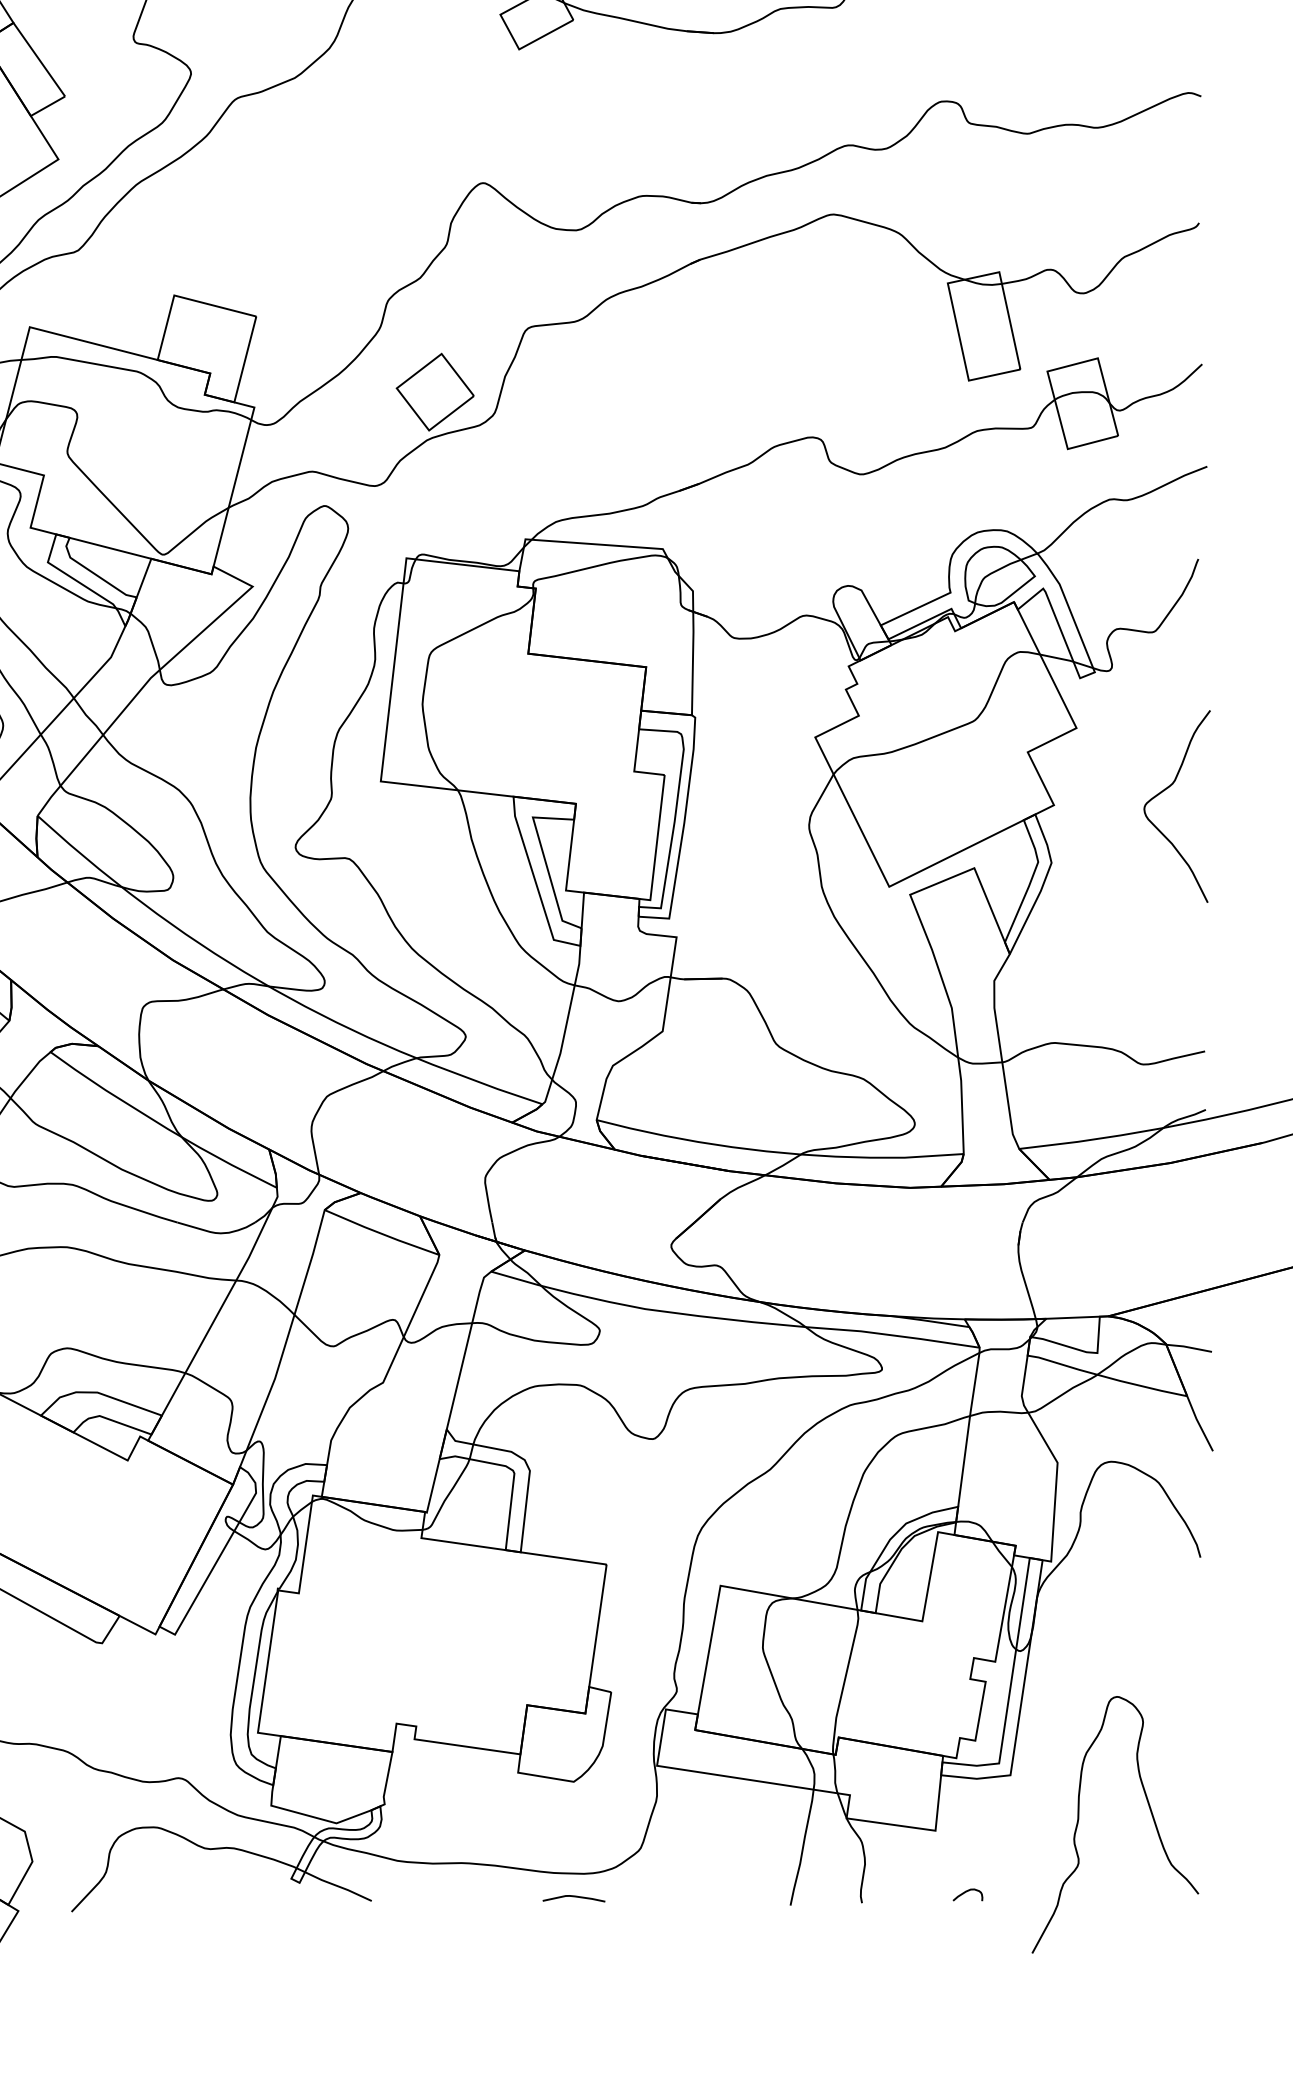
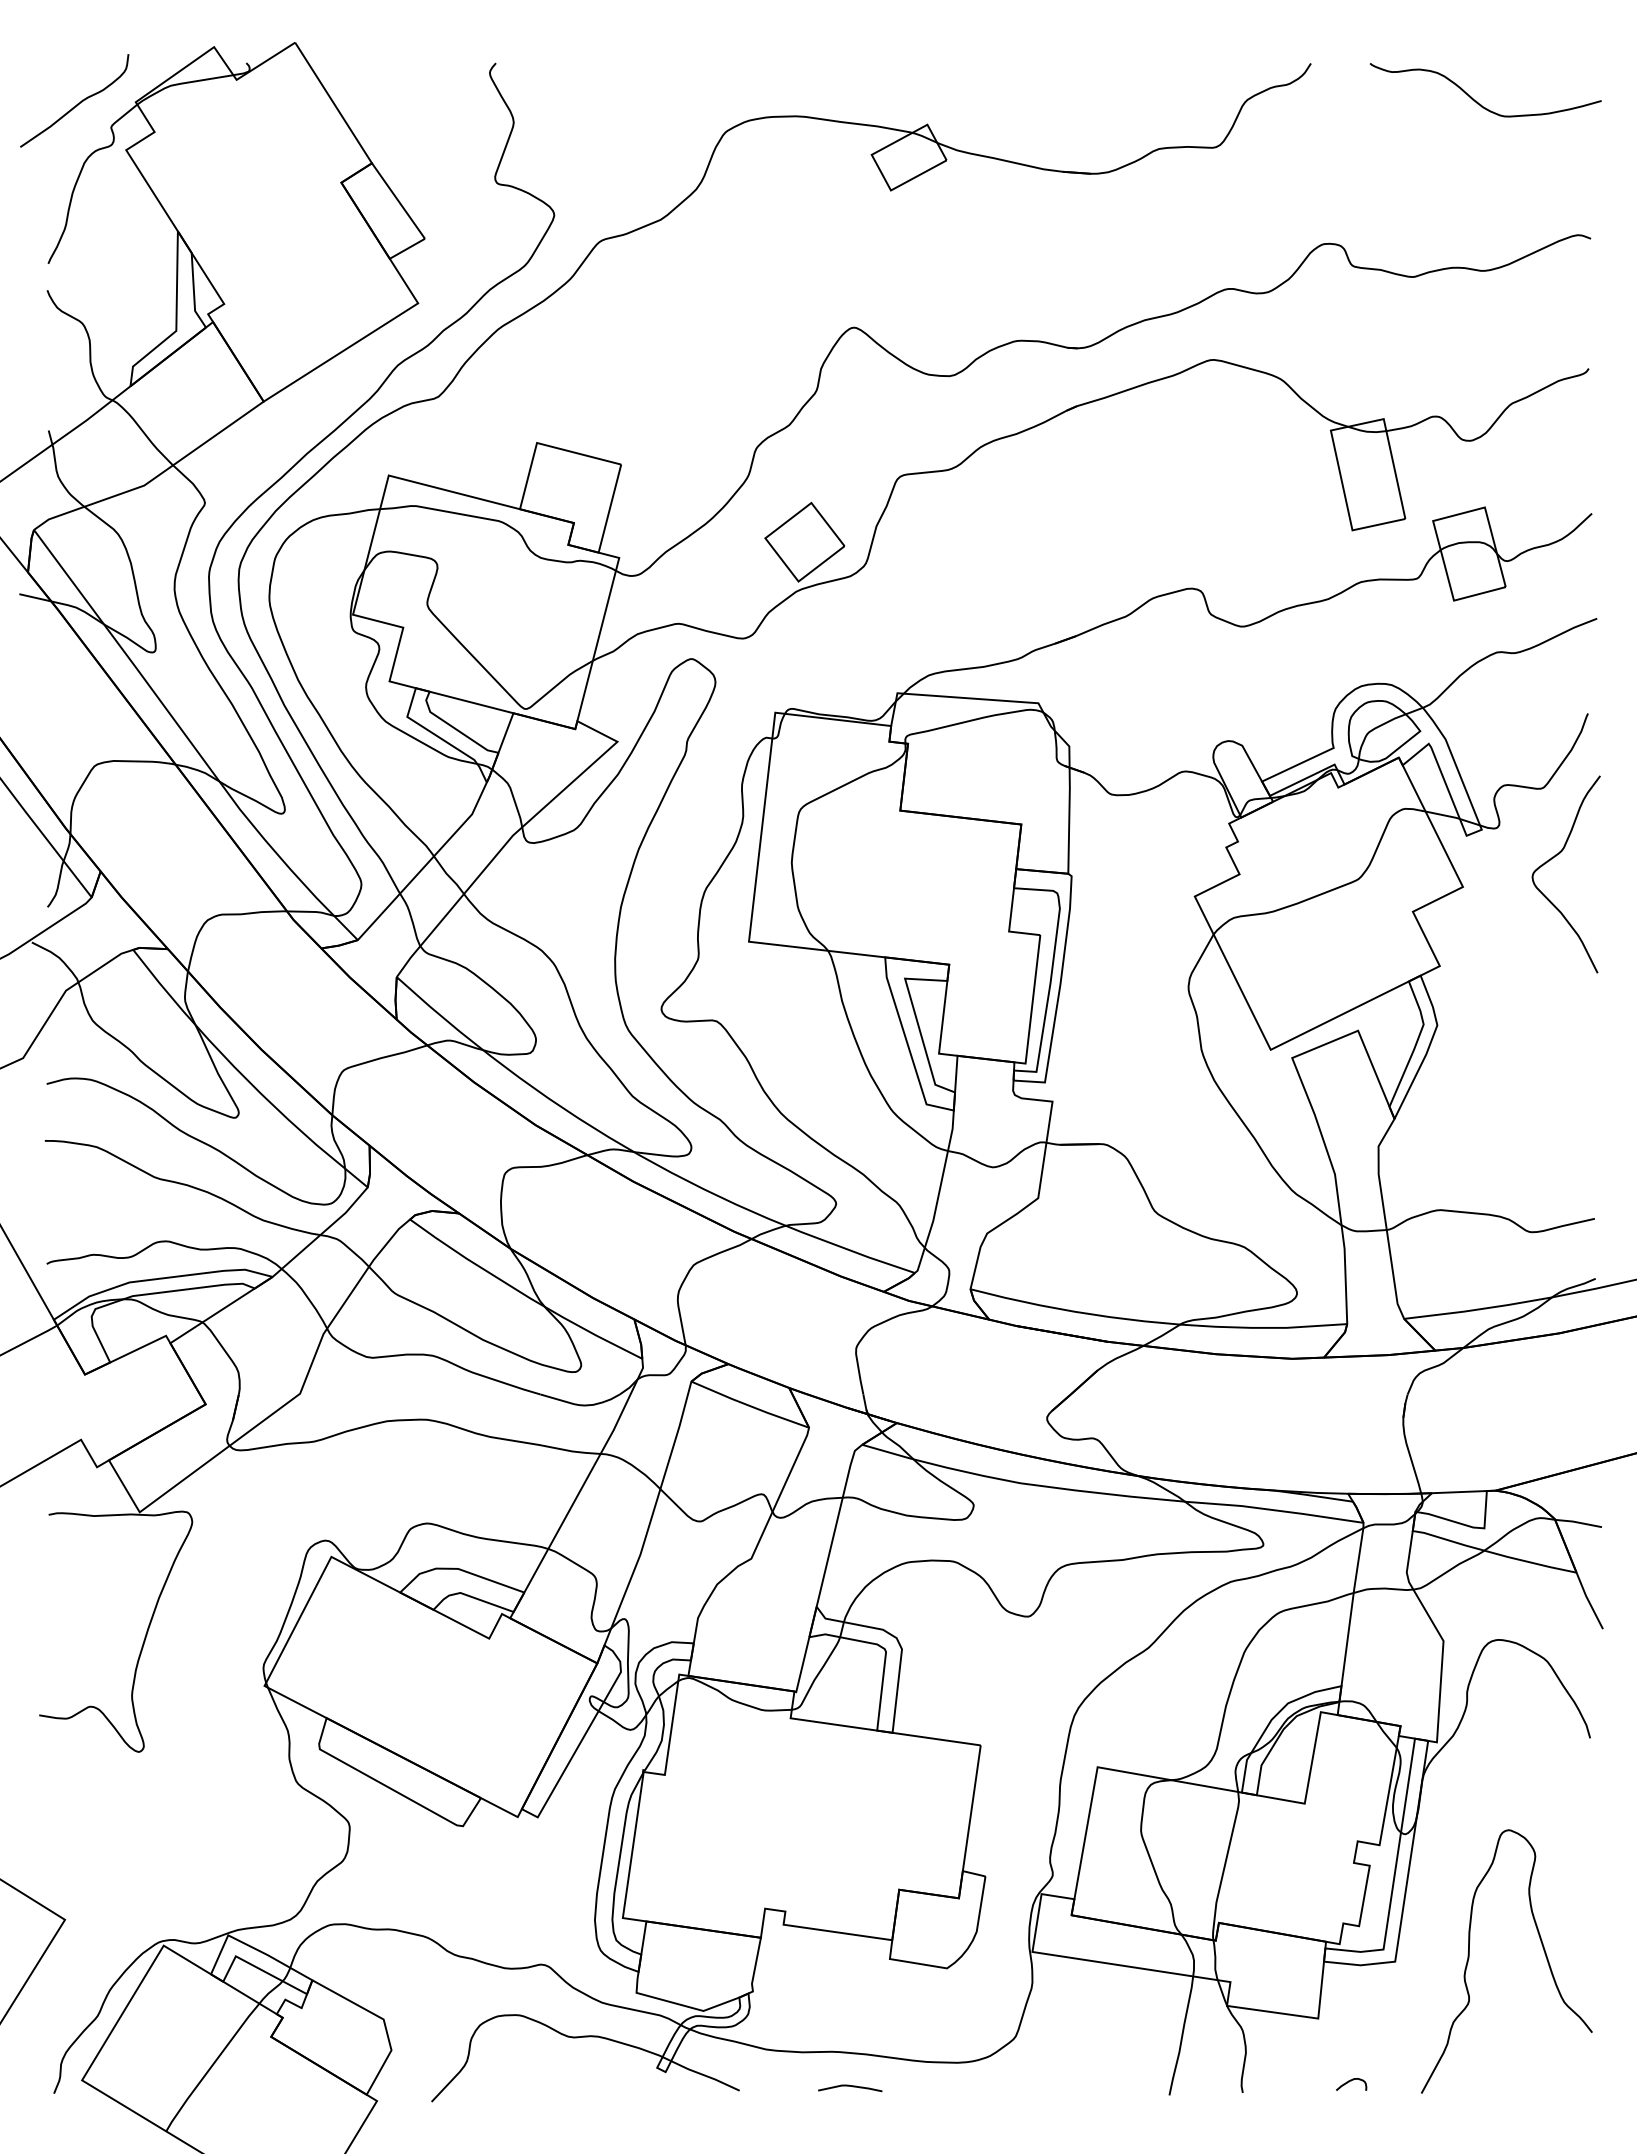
curve: (1163, 791) -> (1552, 859), moved
curve: (1079, 1821) -> (1469, 1958), moved
curve: (574, 1896) -> (850, 2086), moved

